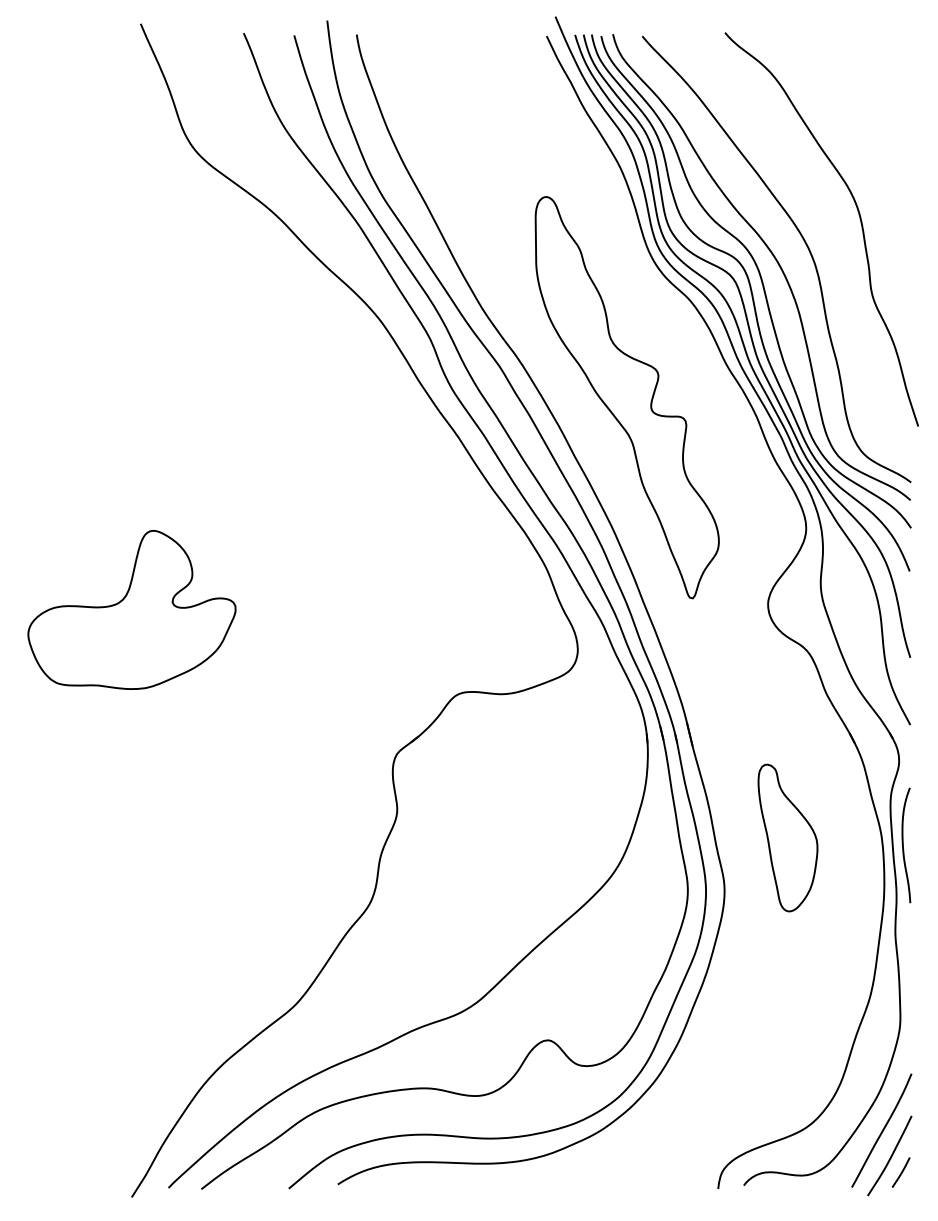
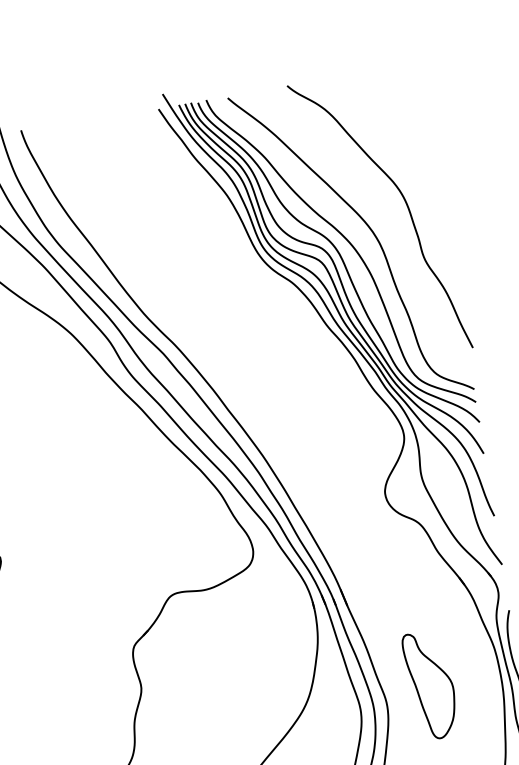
part: (626, 397) -> (258, 361), removed
part: (787, 837) -> (430, 685), moved

